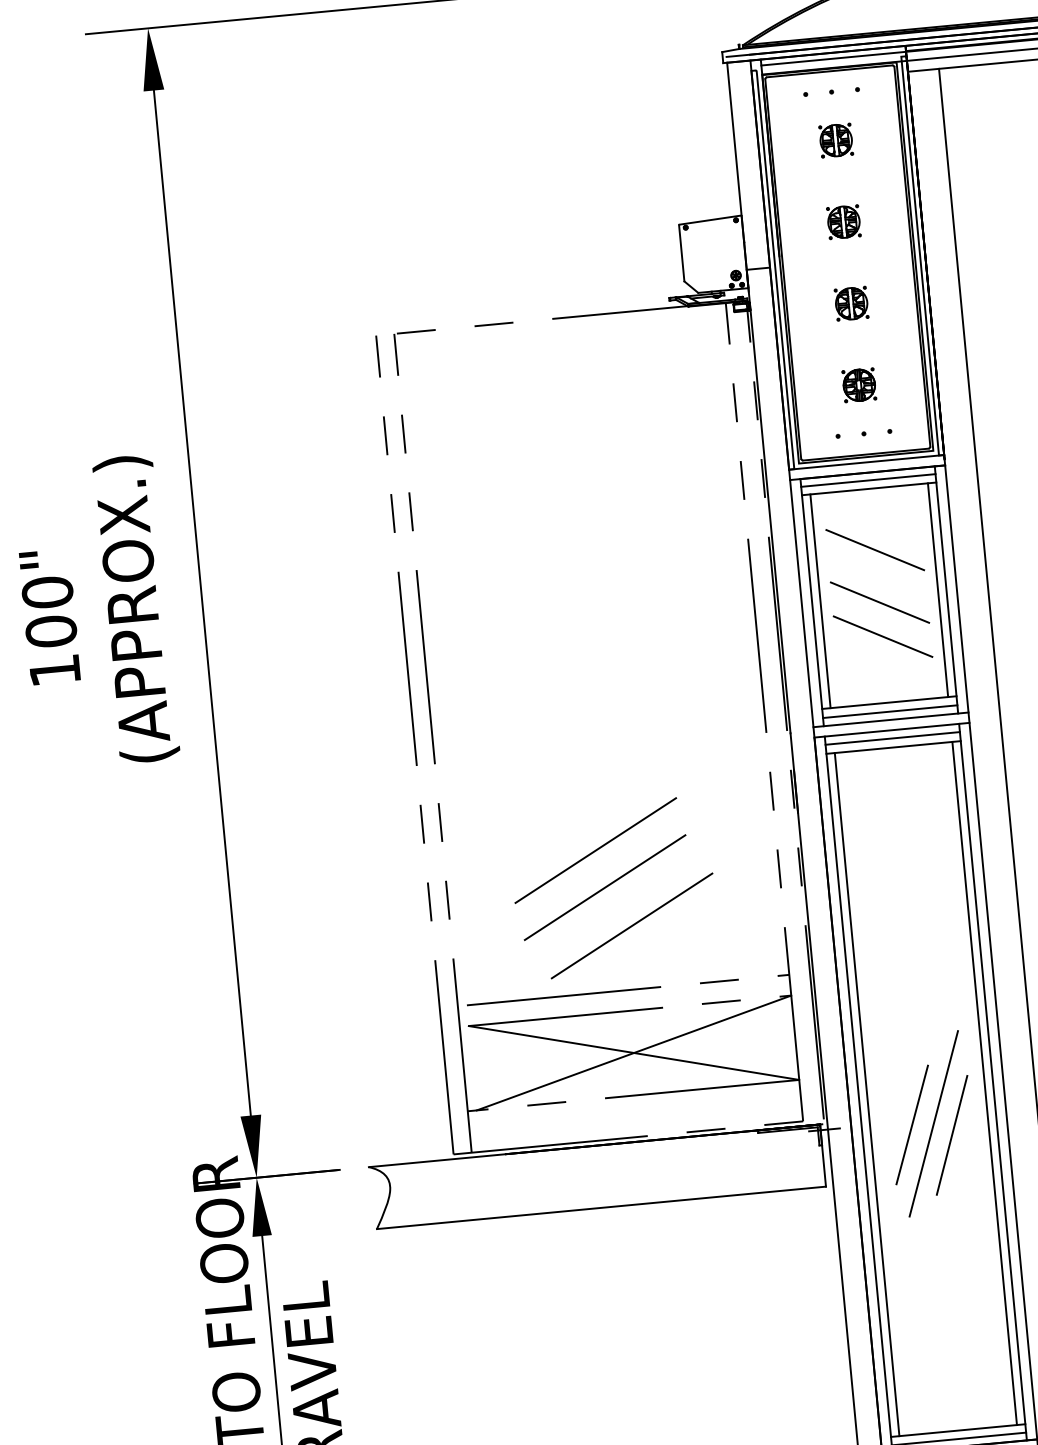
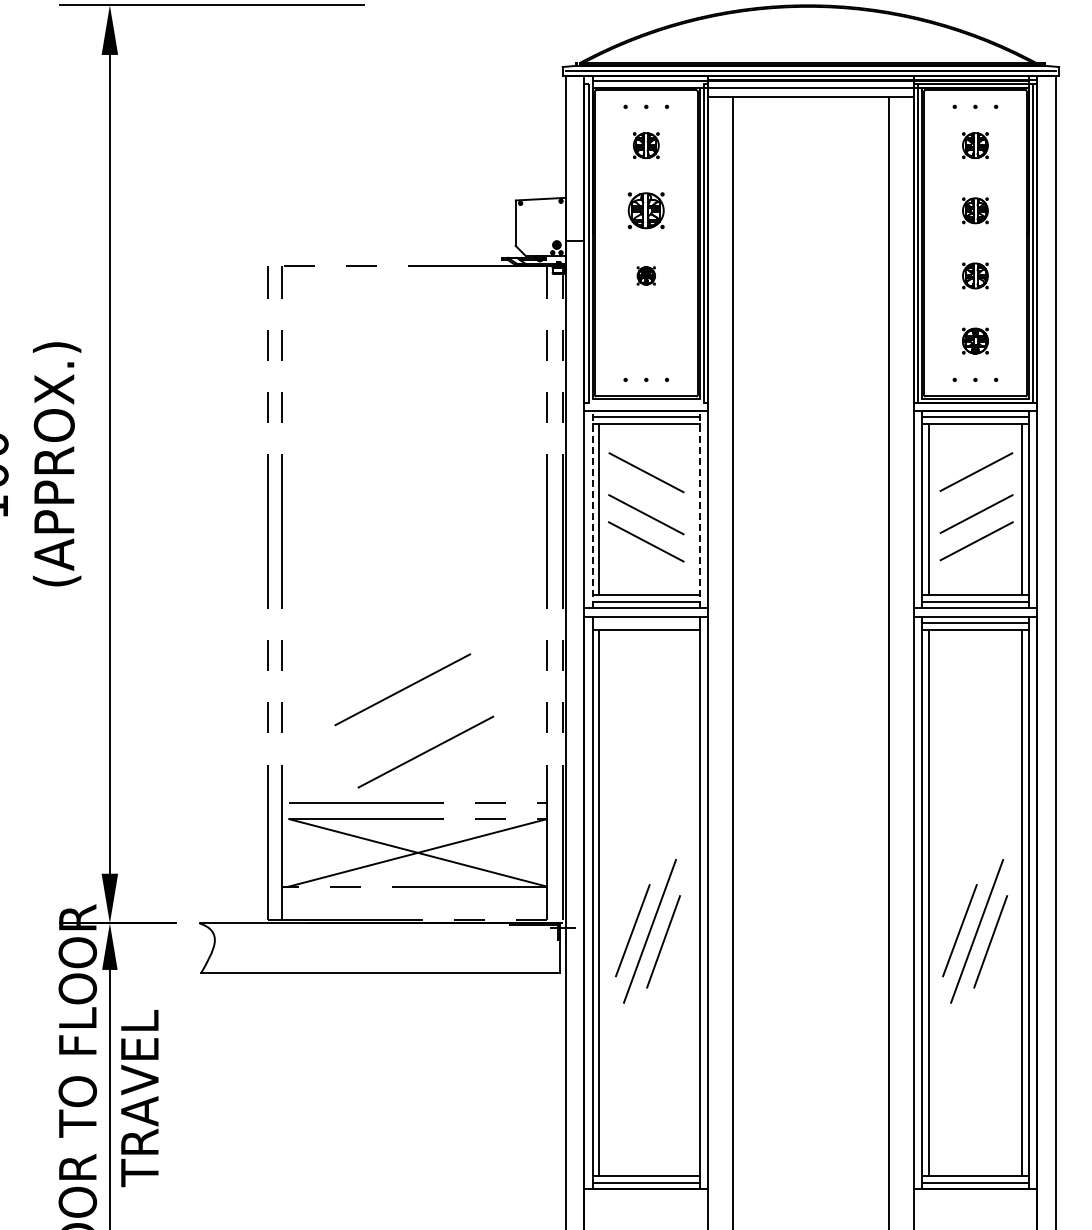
part: (844, 221) -> (646, 210), size x1.4
part: (851, 303) -> (646, 275), size x0.7
part: (859, 384) -> (646, 340), removed
line: (866, 462) -> (646, 402), removed
line: (938, 589) -> (693, 508), removed
line: (945, 589) -> (699, 509), solid -> dashed
line: (811, 602) -> (592, 509), solid -> dashed
line: (891, 738) -> (645, 623), removed
line: (605, 887) -> (407, 719), removed
line: (984, 1083) -> (693, 903), removed

